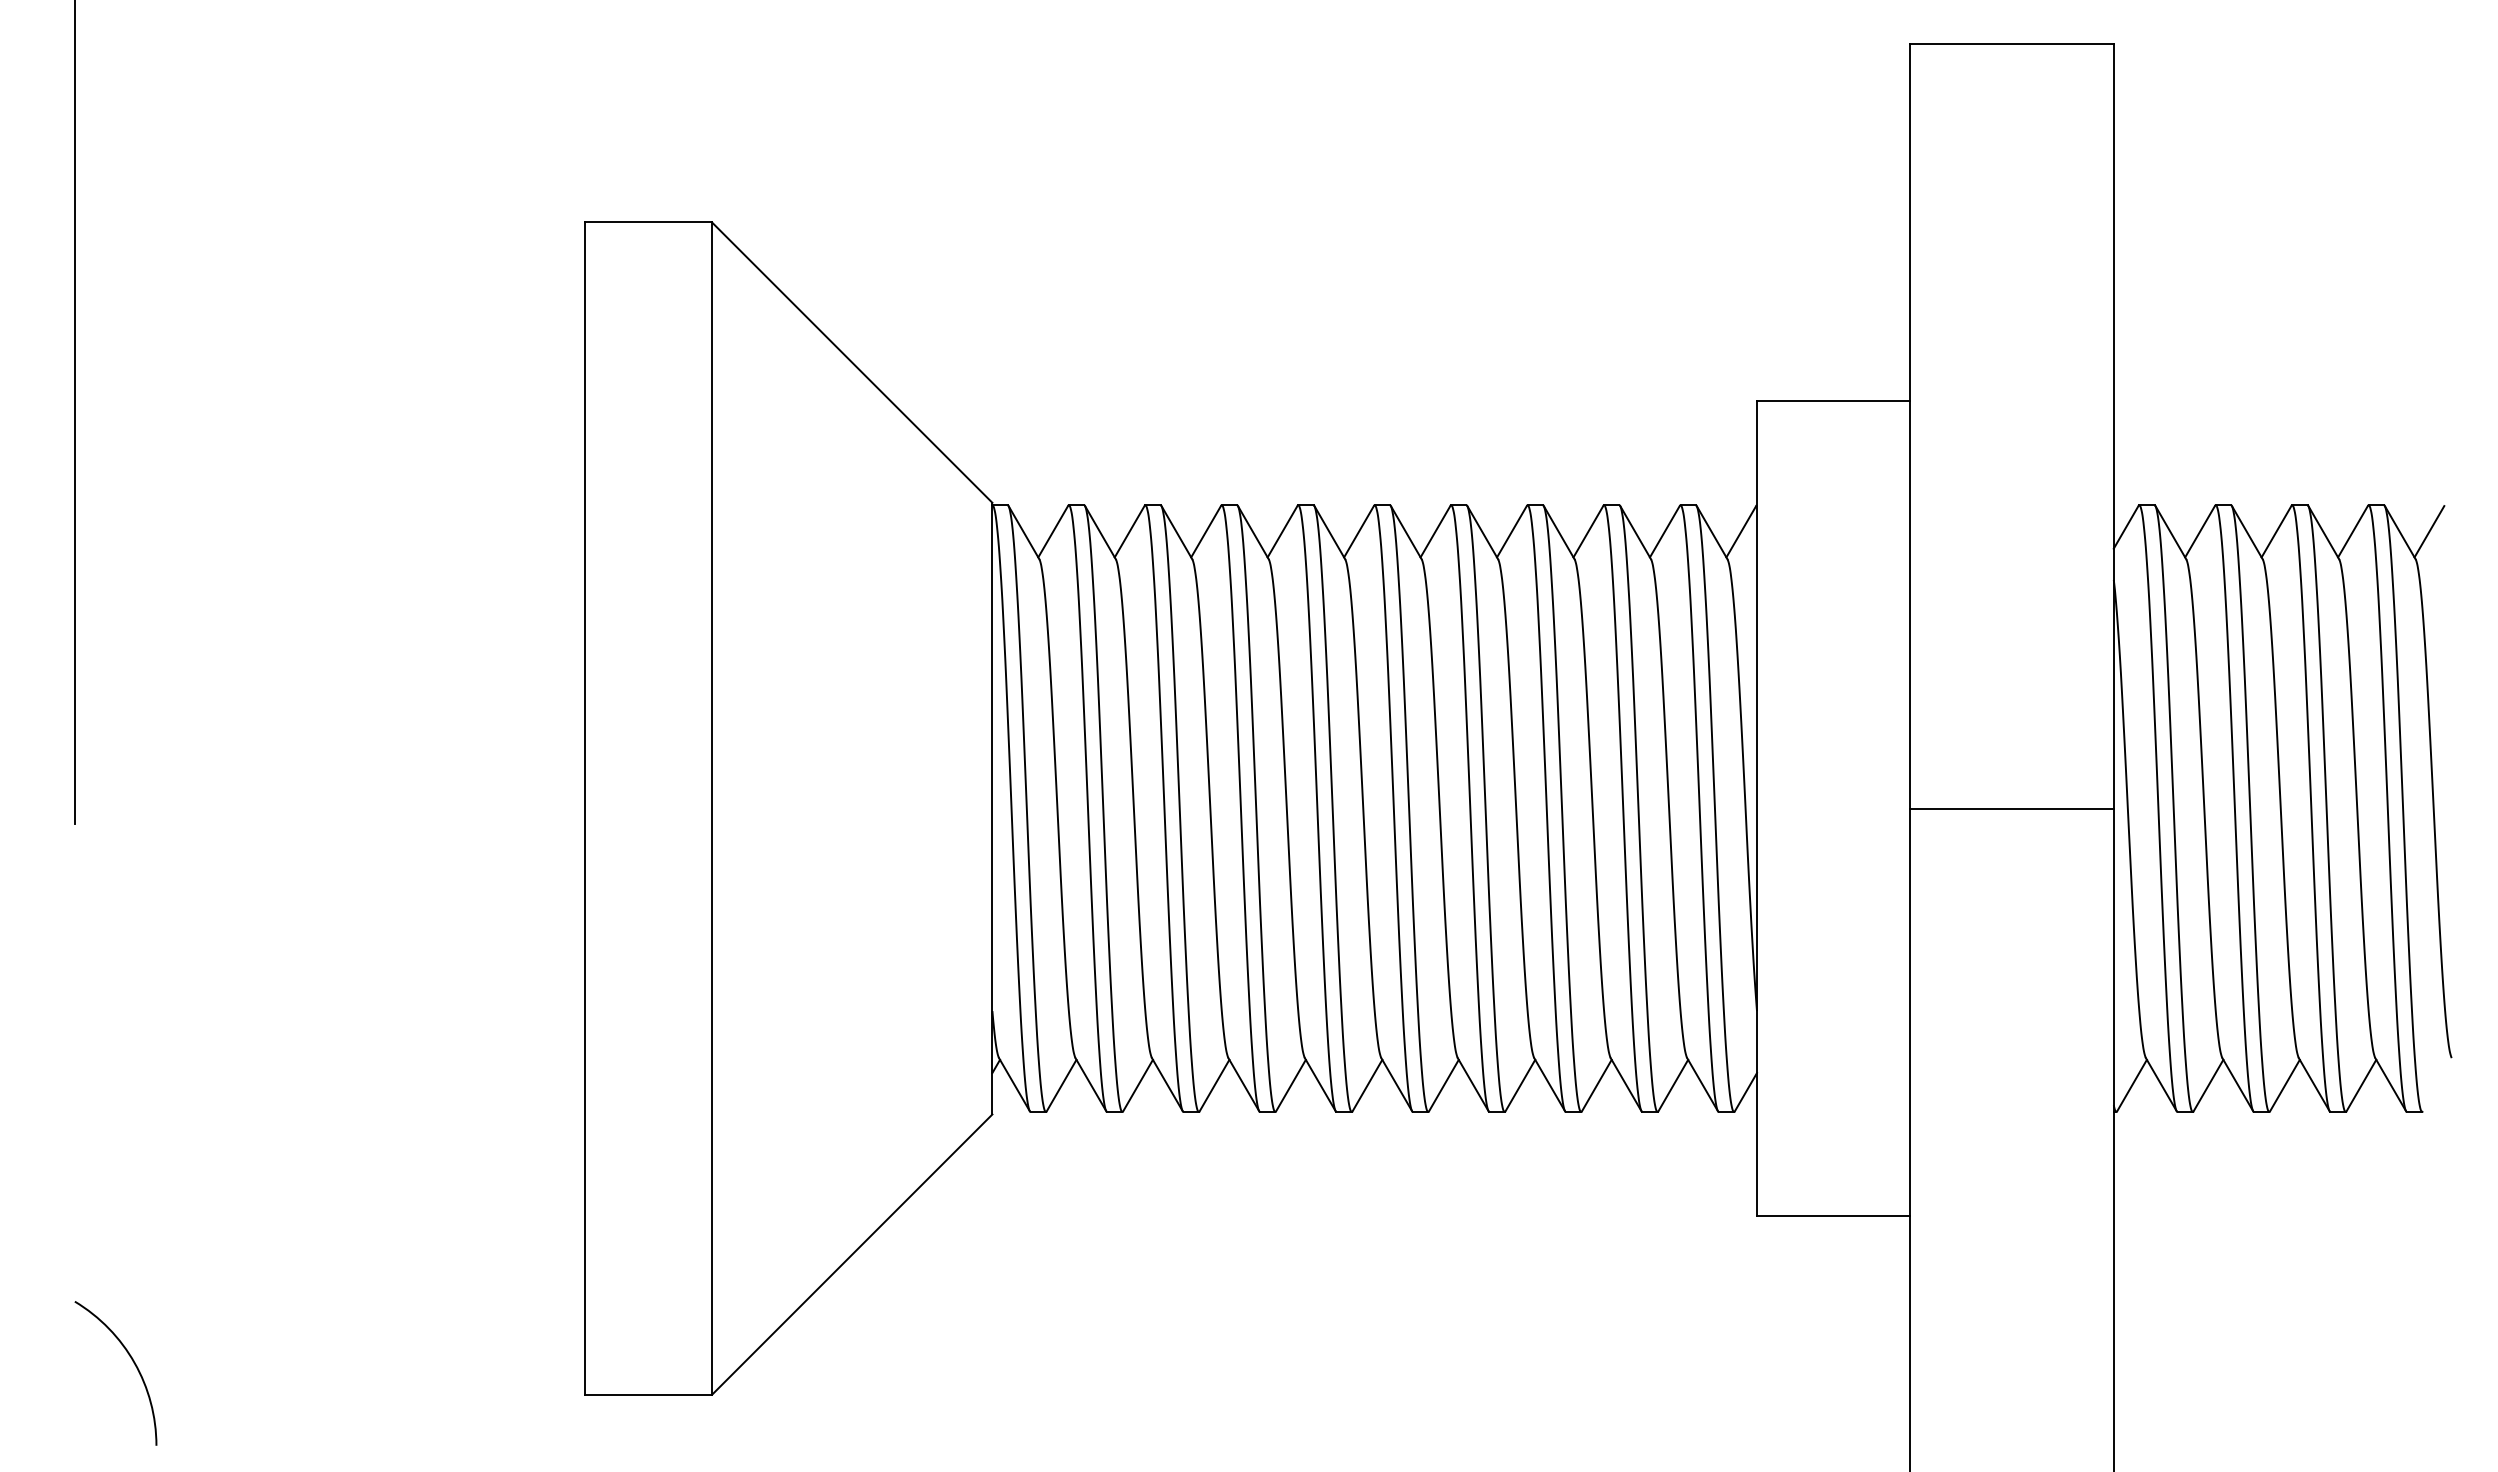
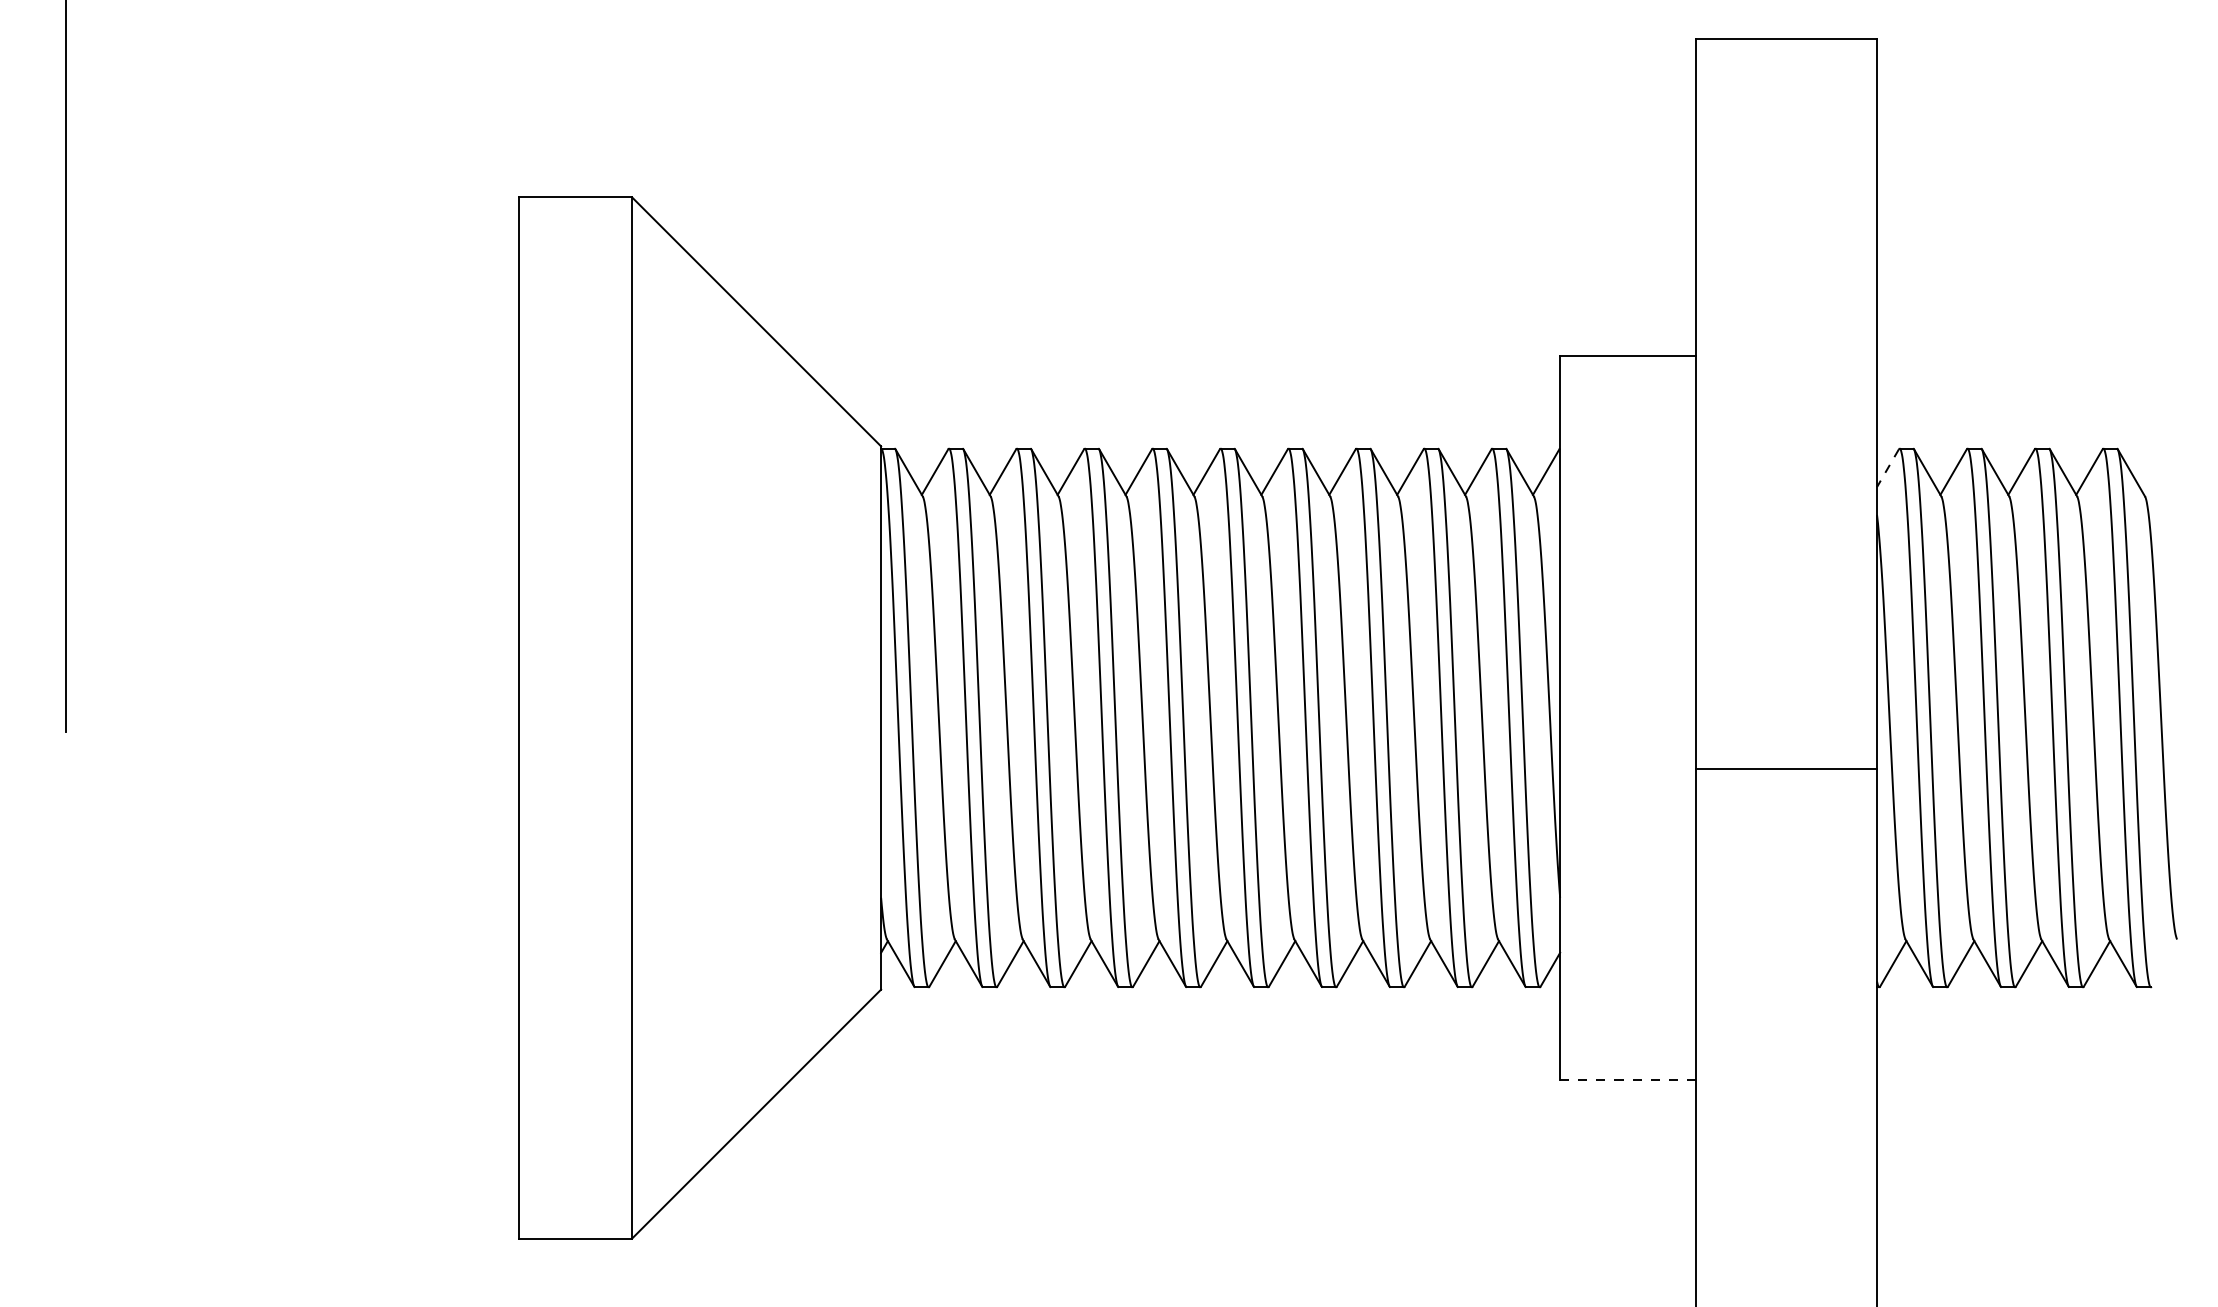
line: (2126, 527) -> (1888, 468), solid -> dashed
line: (2429, 531) -> (2157, 471), removed
line: (2011, 808) -> (1786, 768), moved
line: (1833, 1216) -> (1628, 1080), solid -> dashed
arc: (133, 1363) -> (118, 1210), removed

